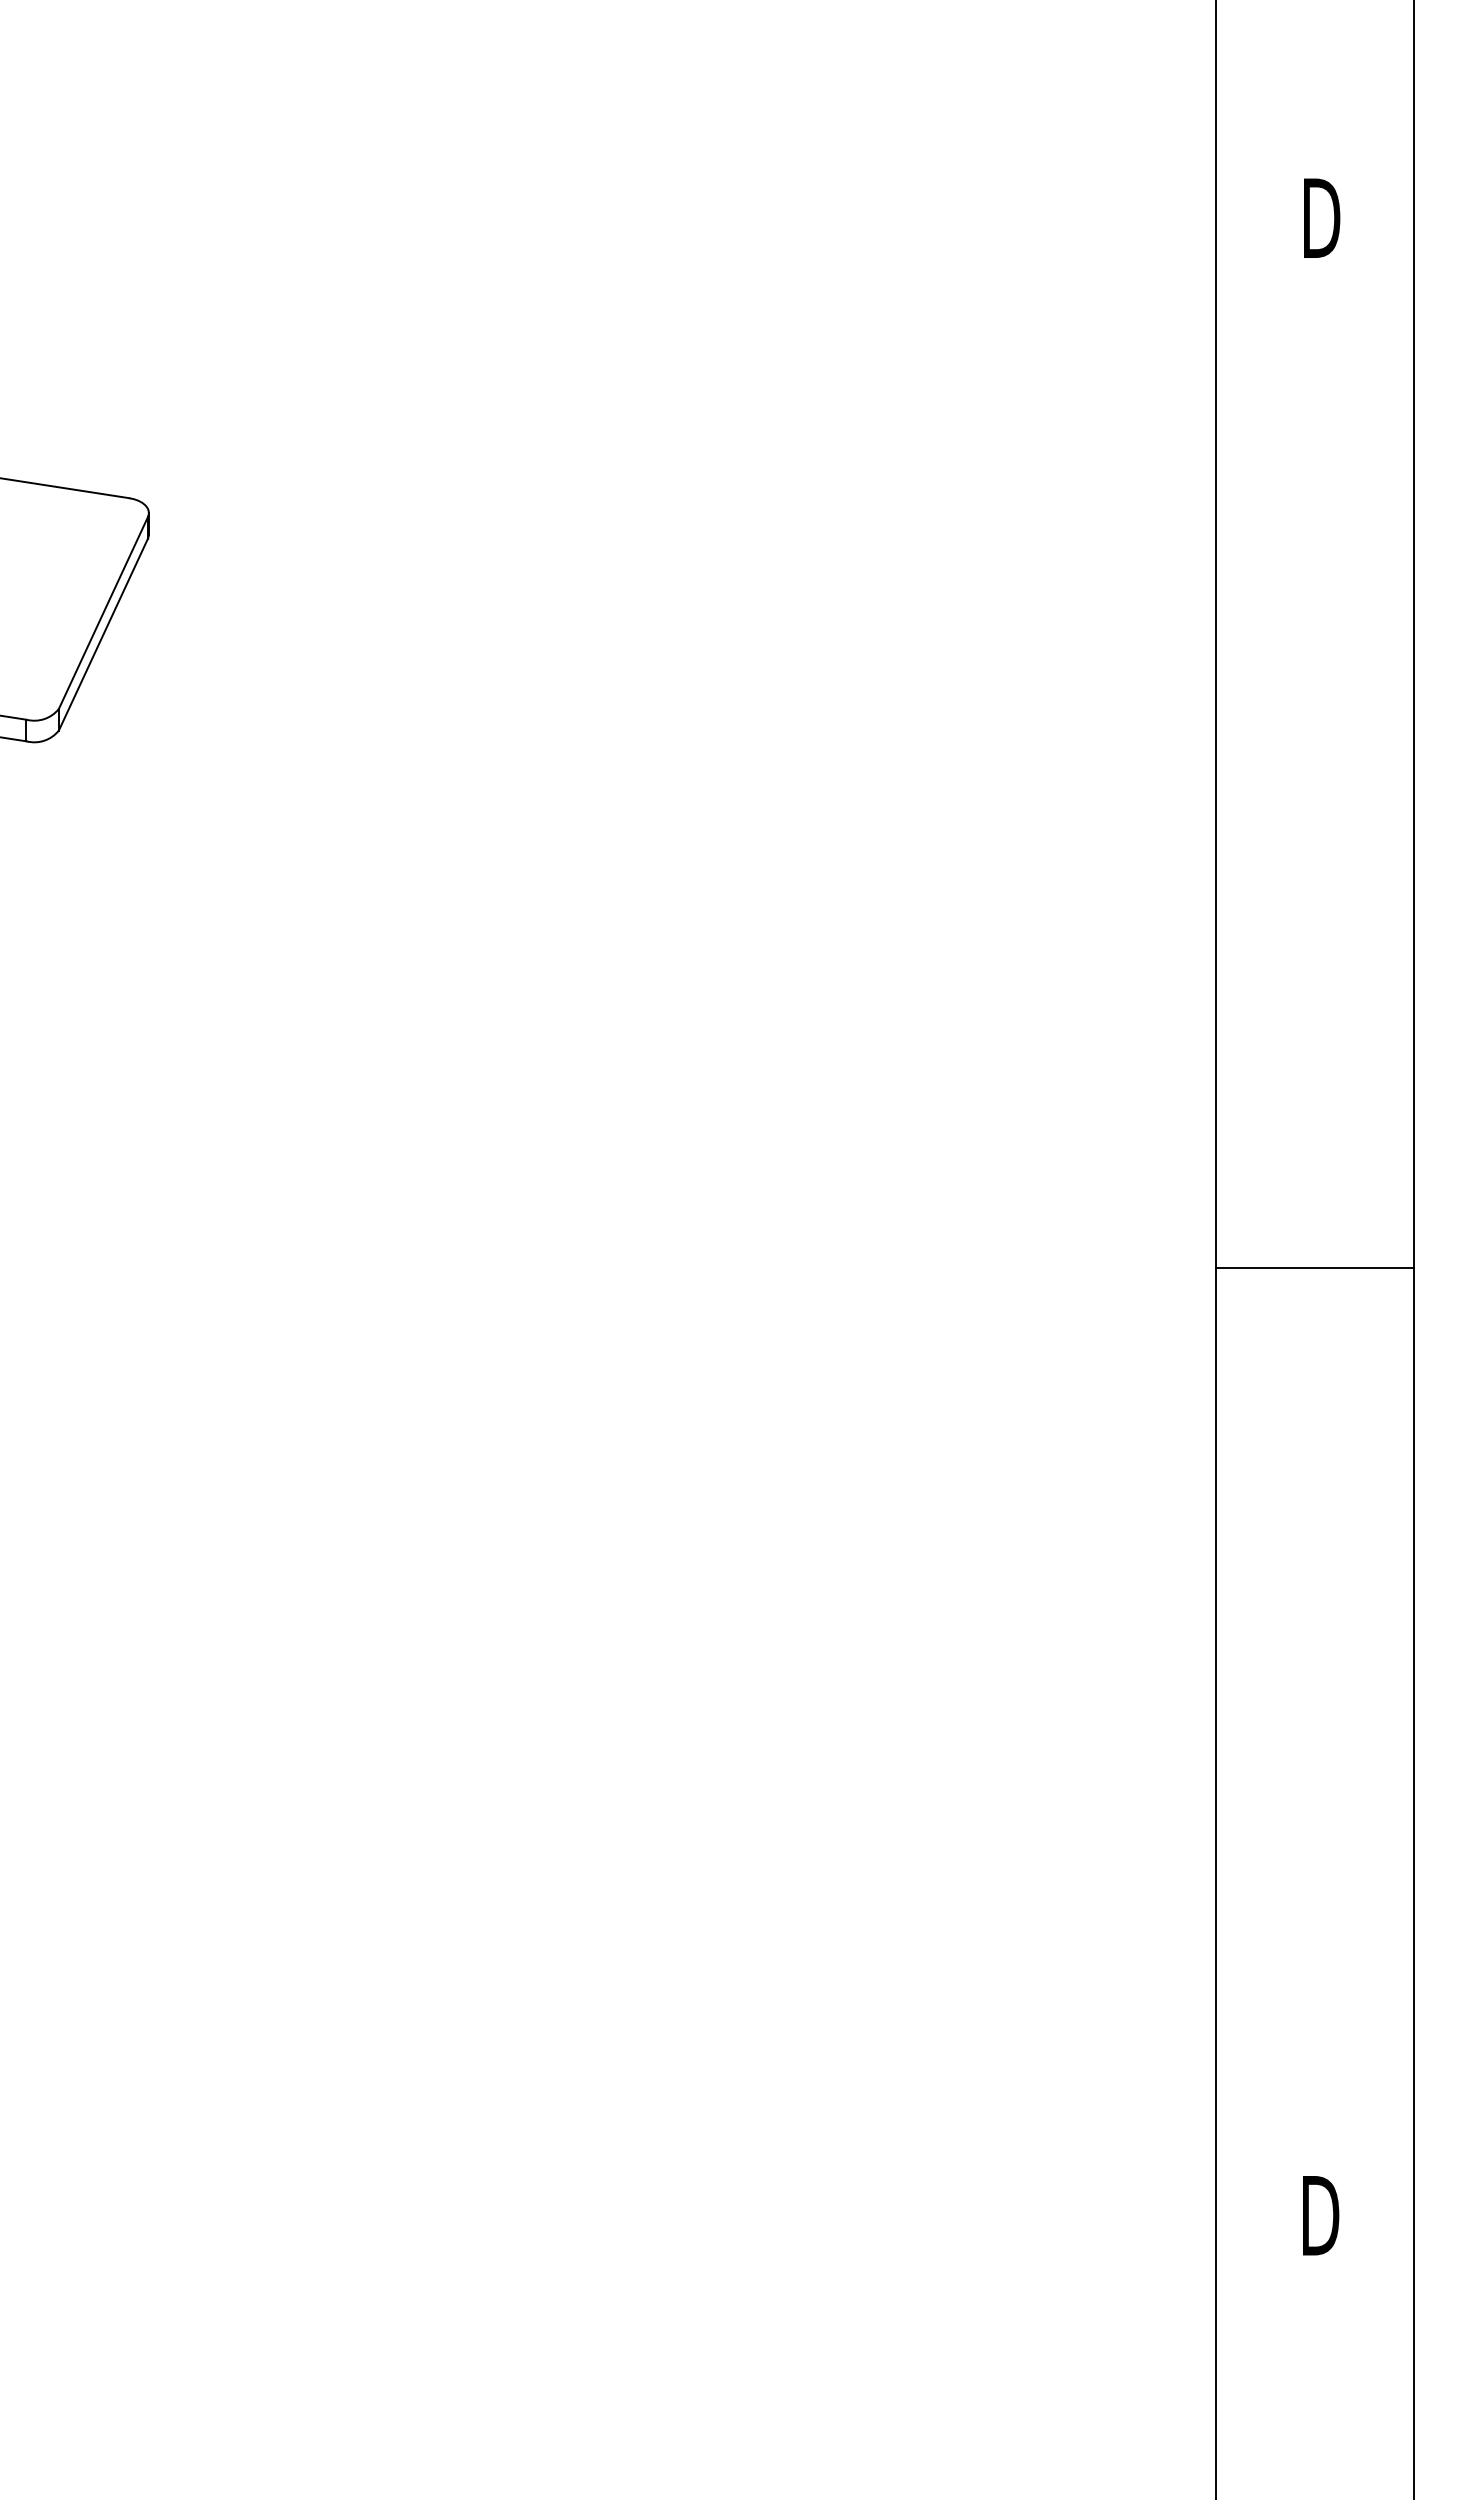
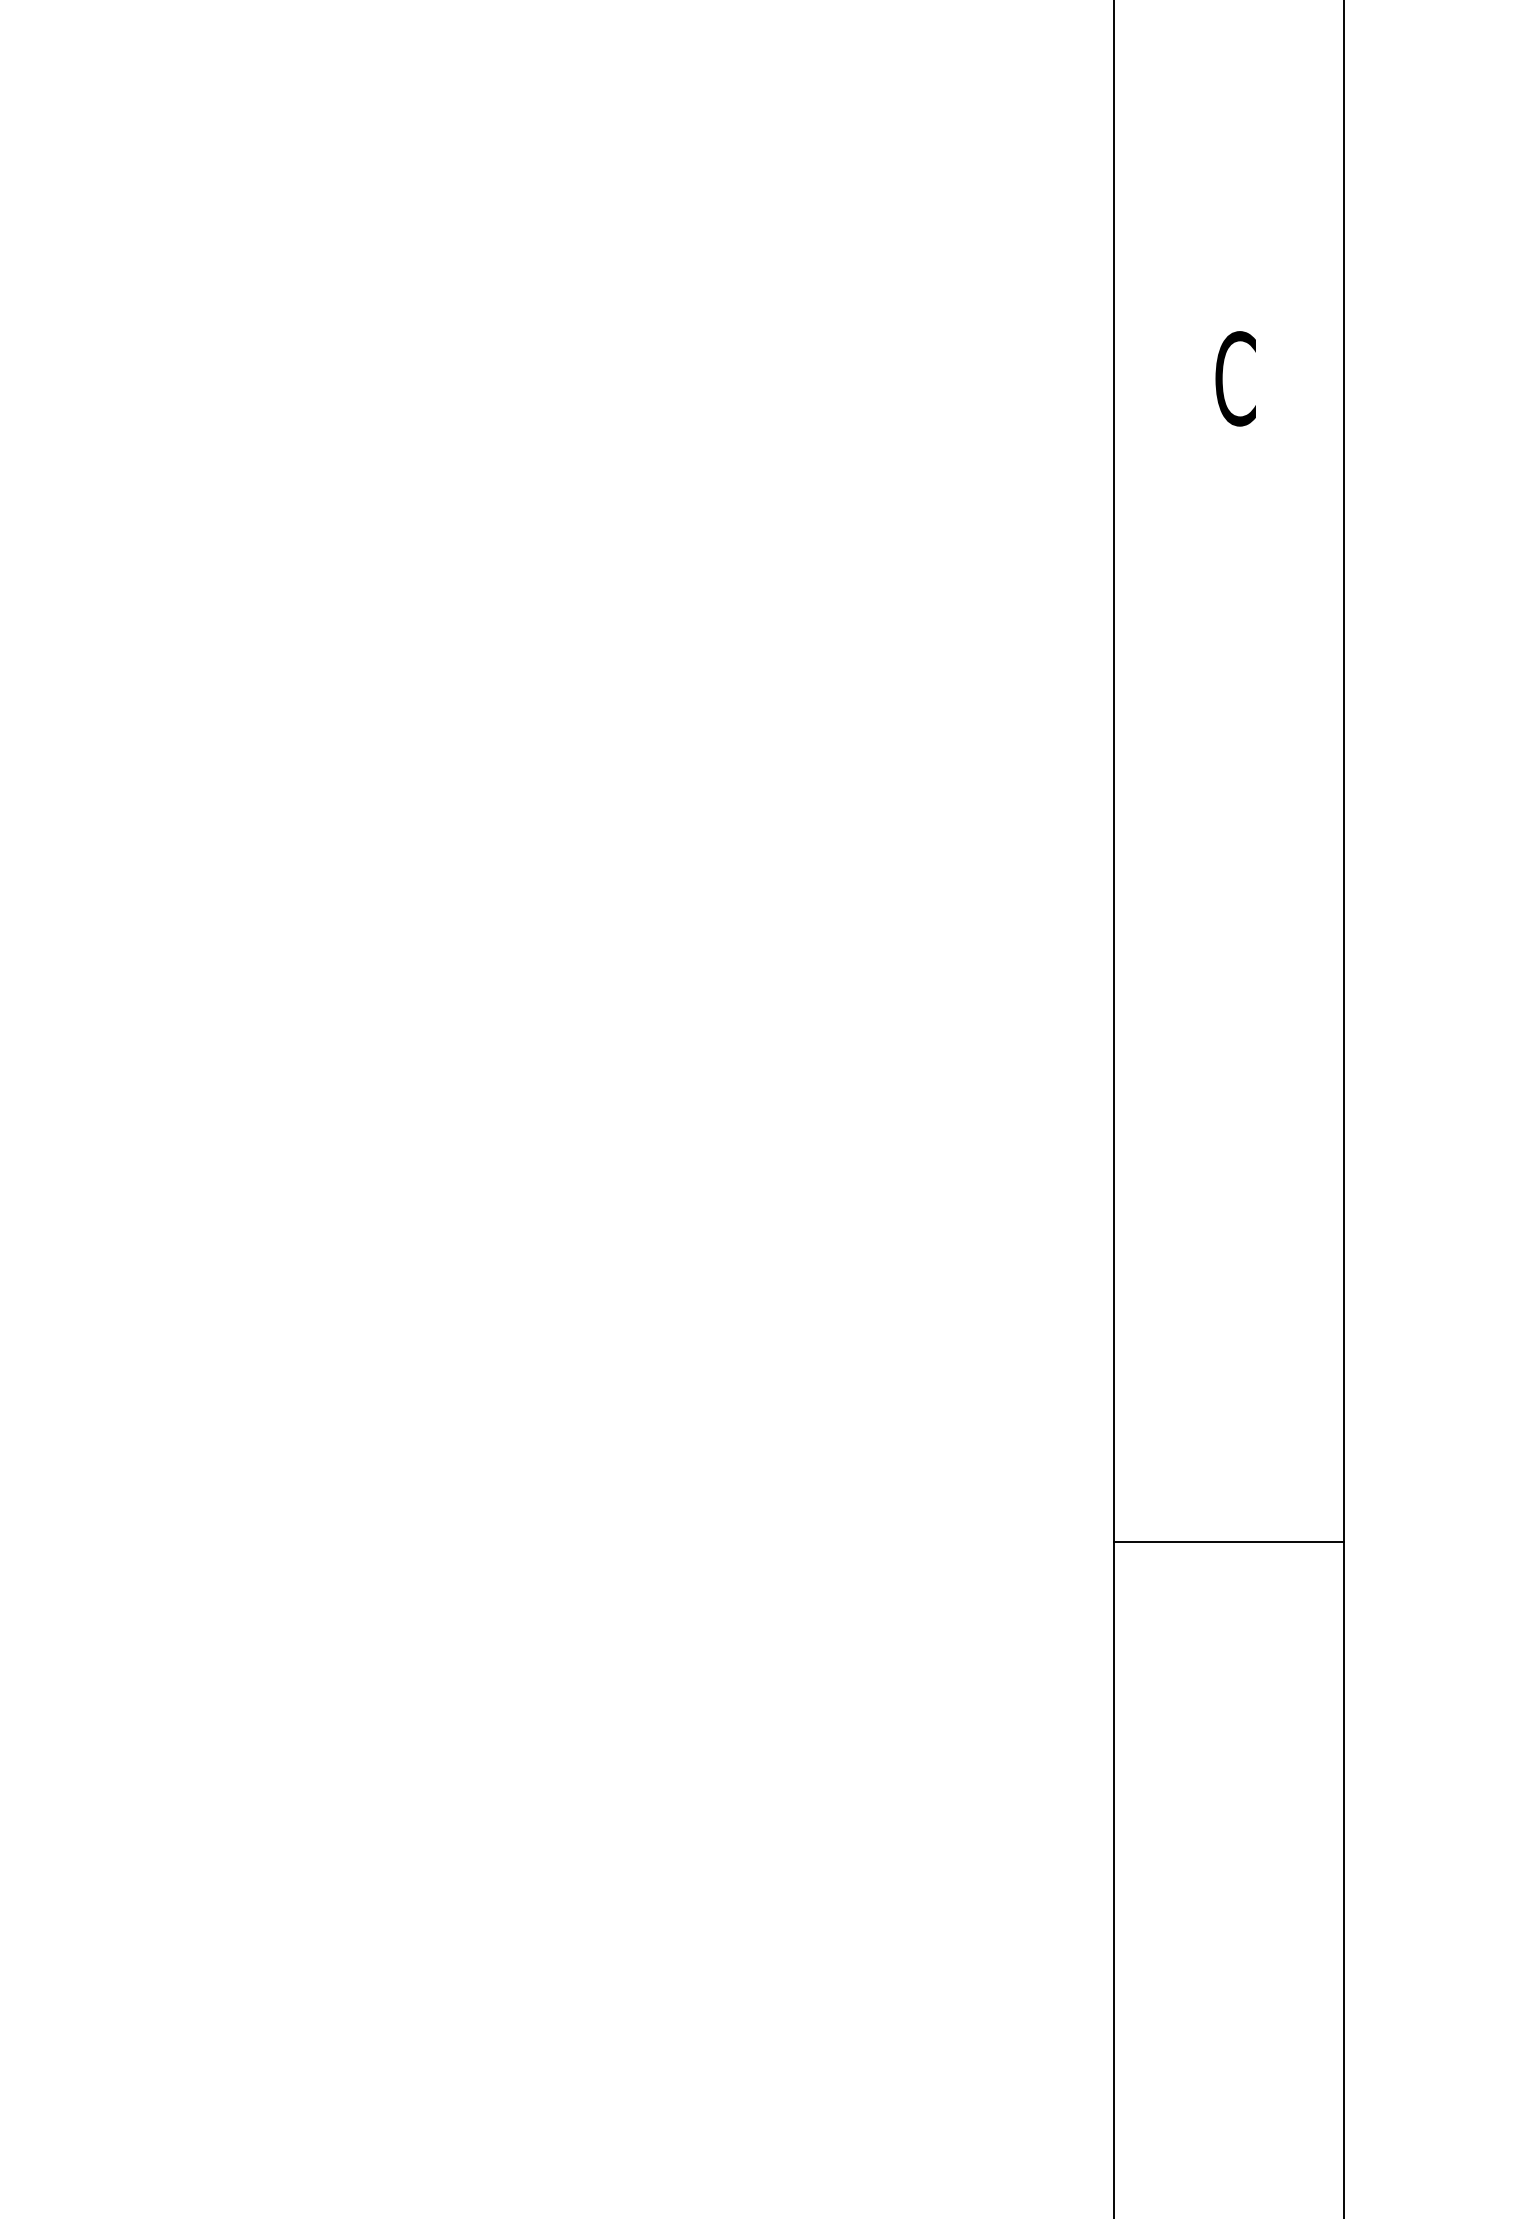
text: (1321, 218) -> (1236, 379), D -> C
line: (1314, 1267) -> (1228, 1541), moved

